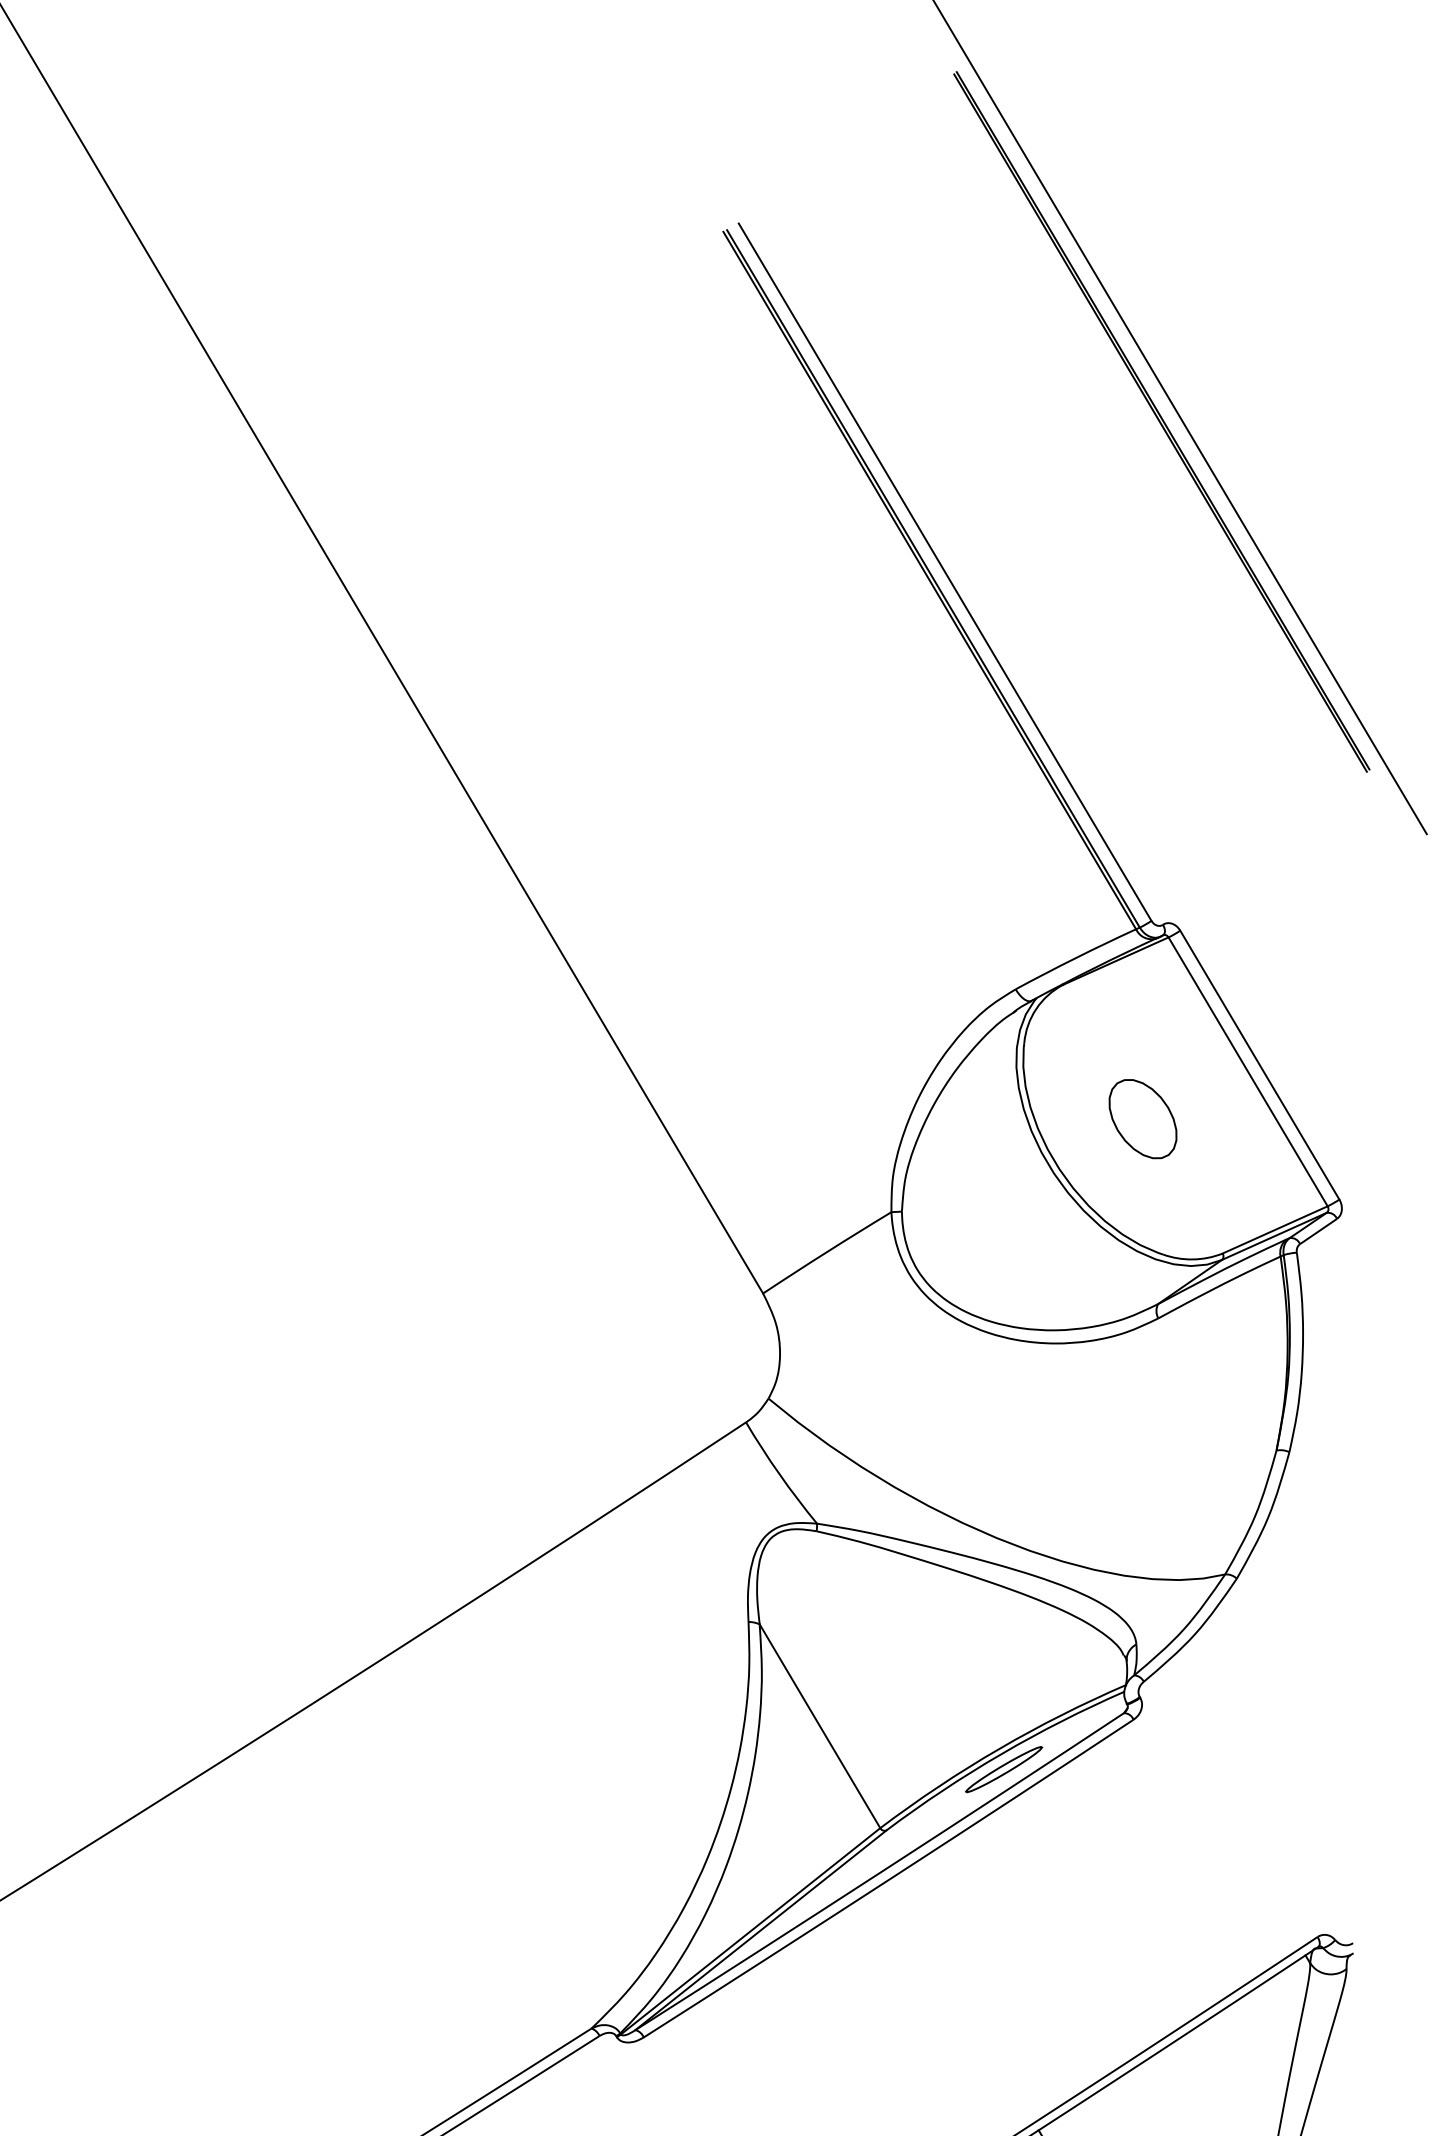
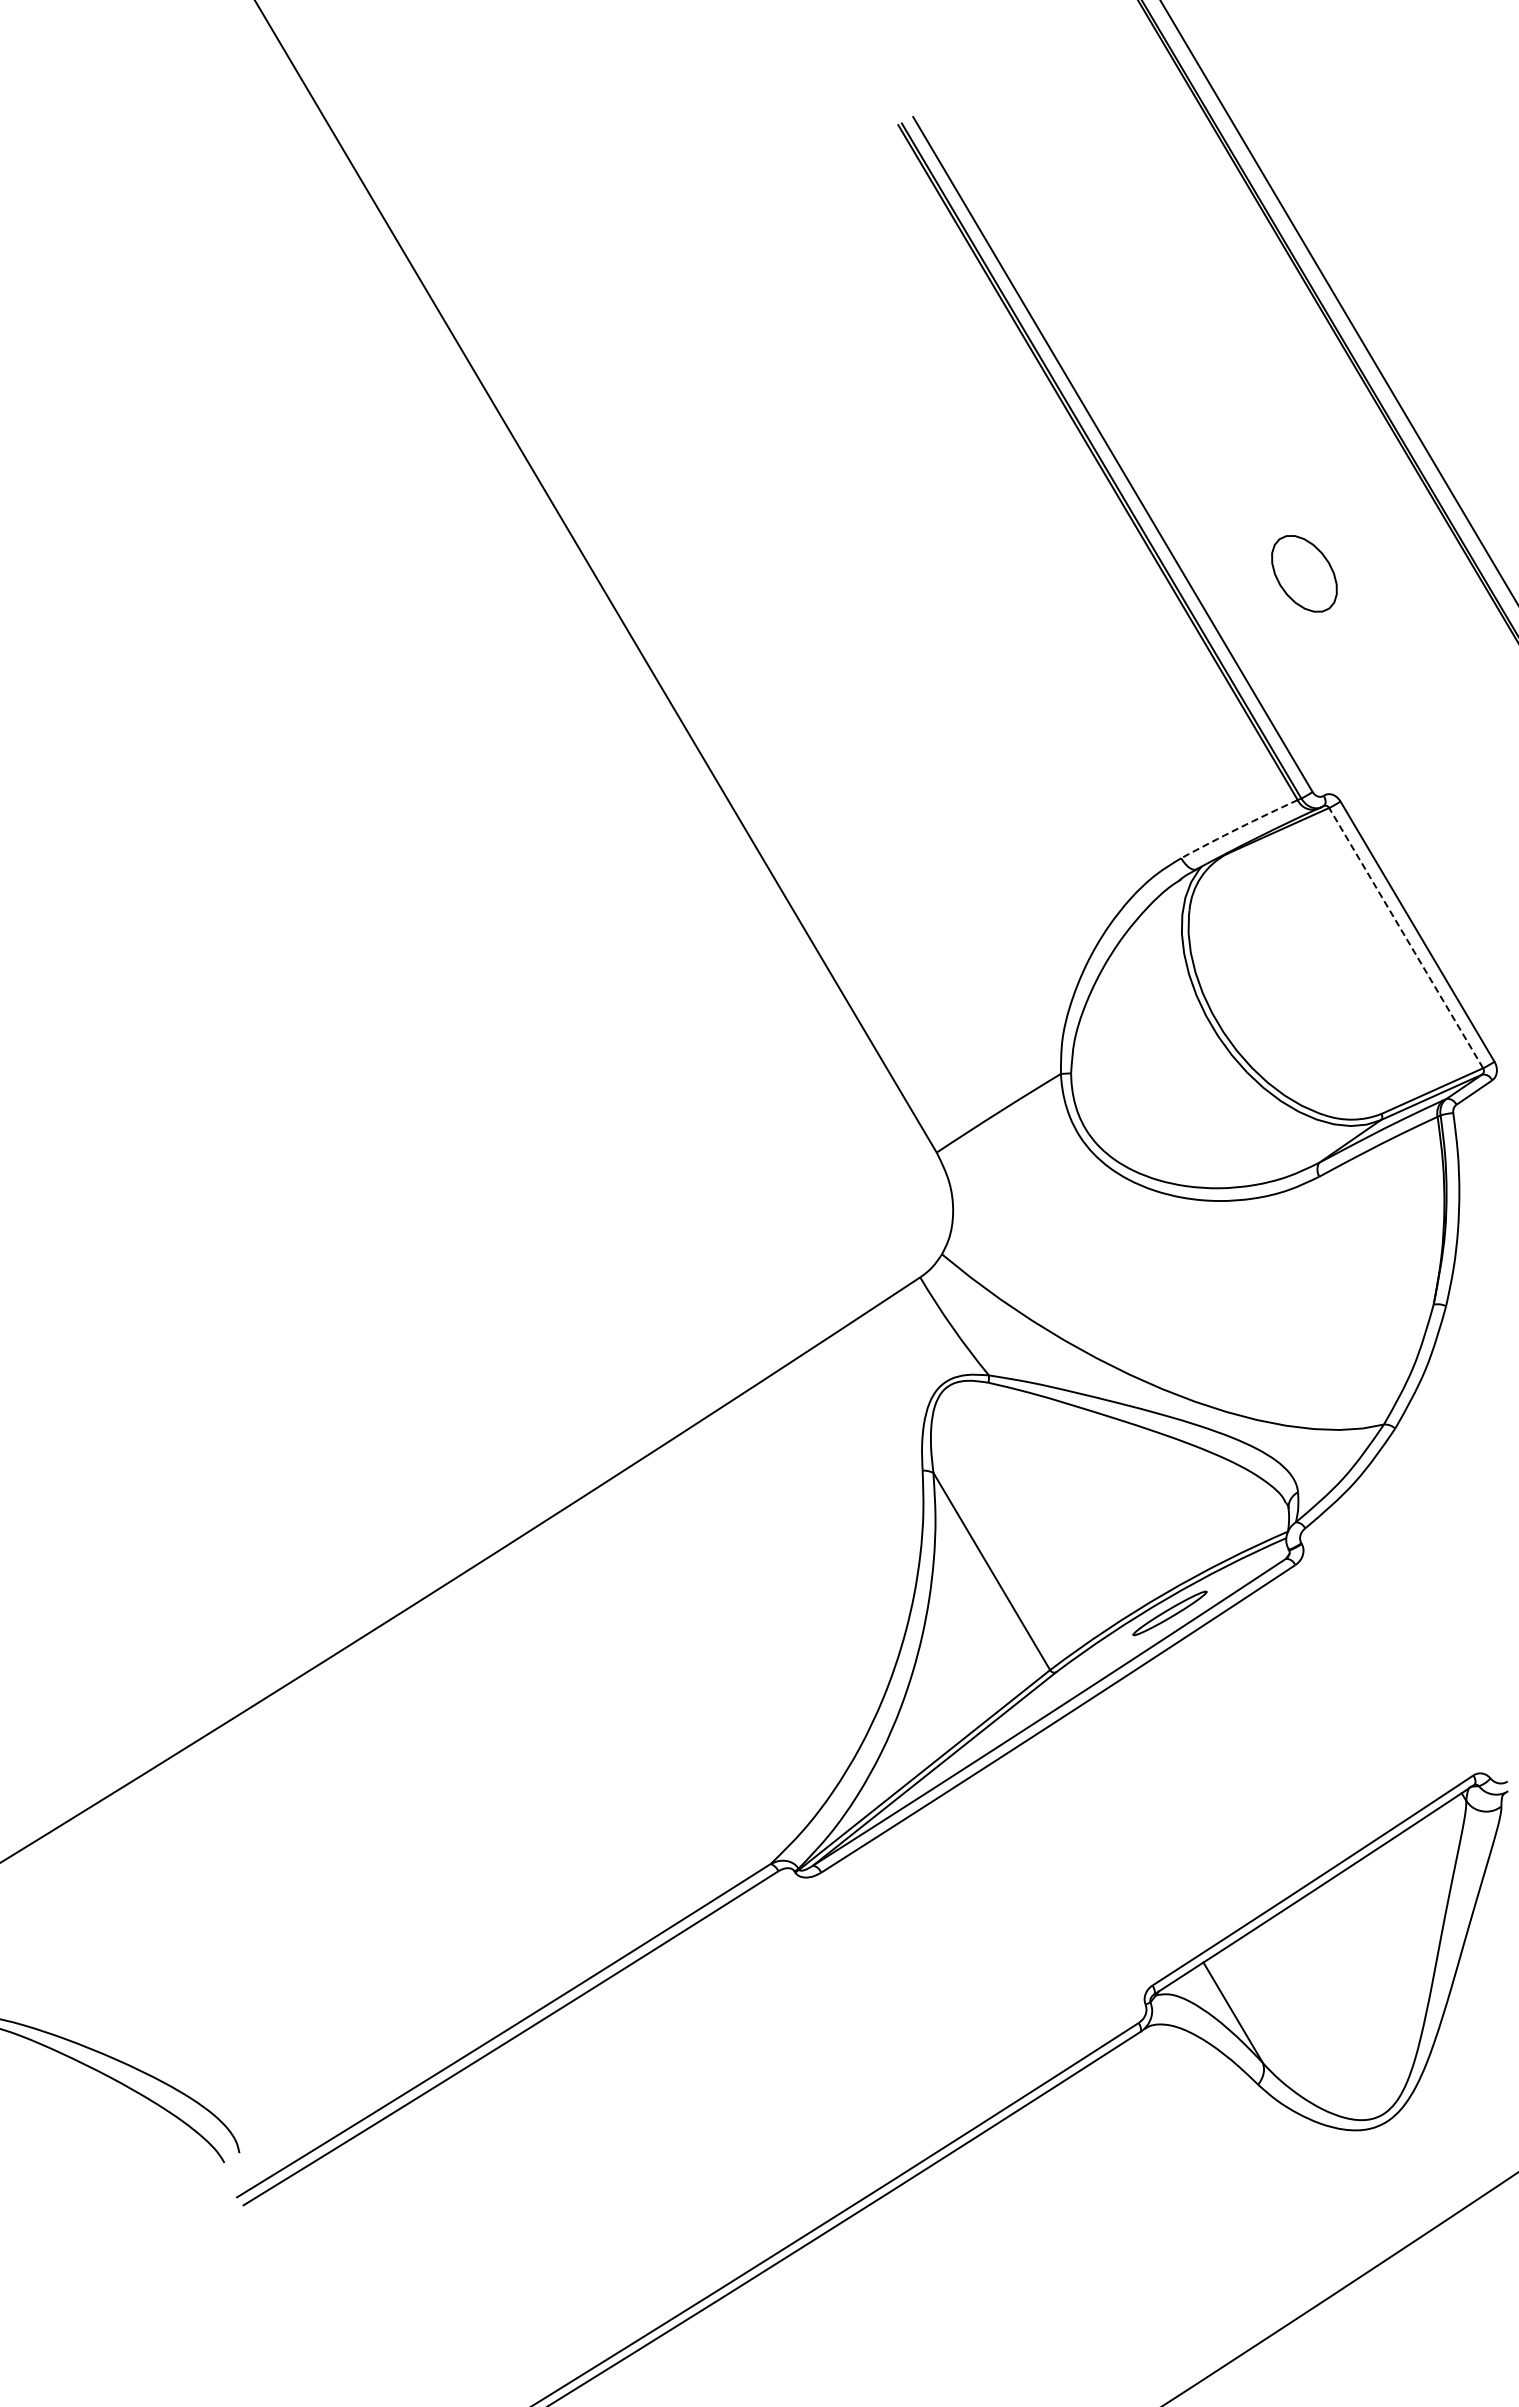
arc: (1074, 958) -> (1238, 828), solid -> dashed
line: (1247, 1071) -> (1405, 937), solid -> dashed
part: (1143, 1118) -> (1304, 573), moved

